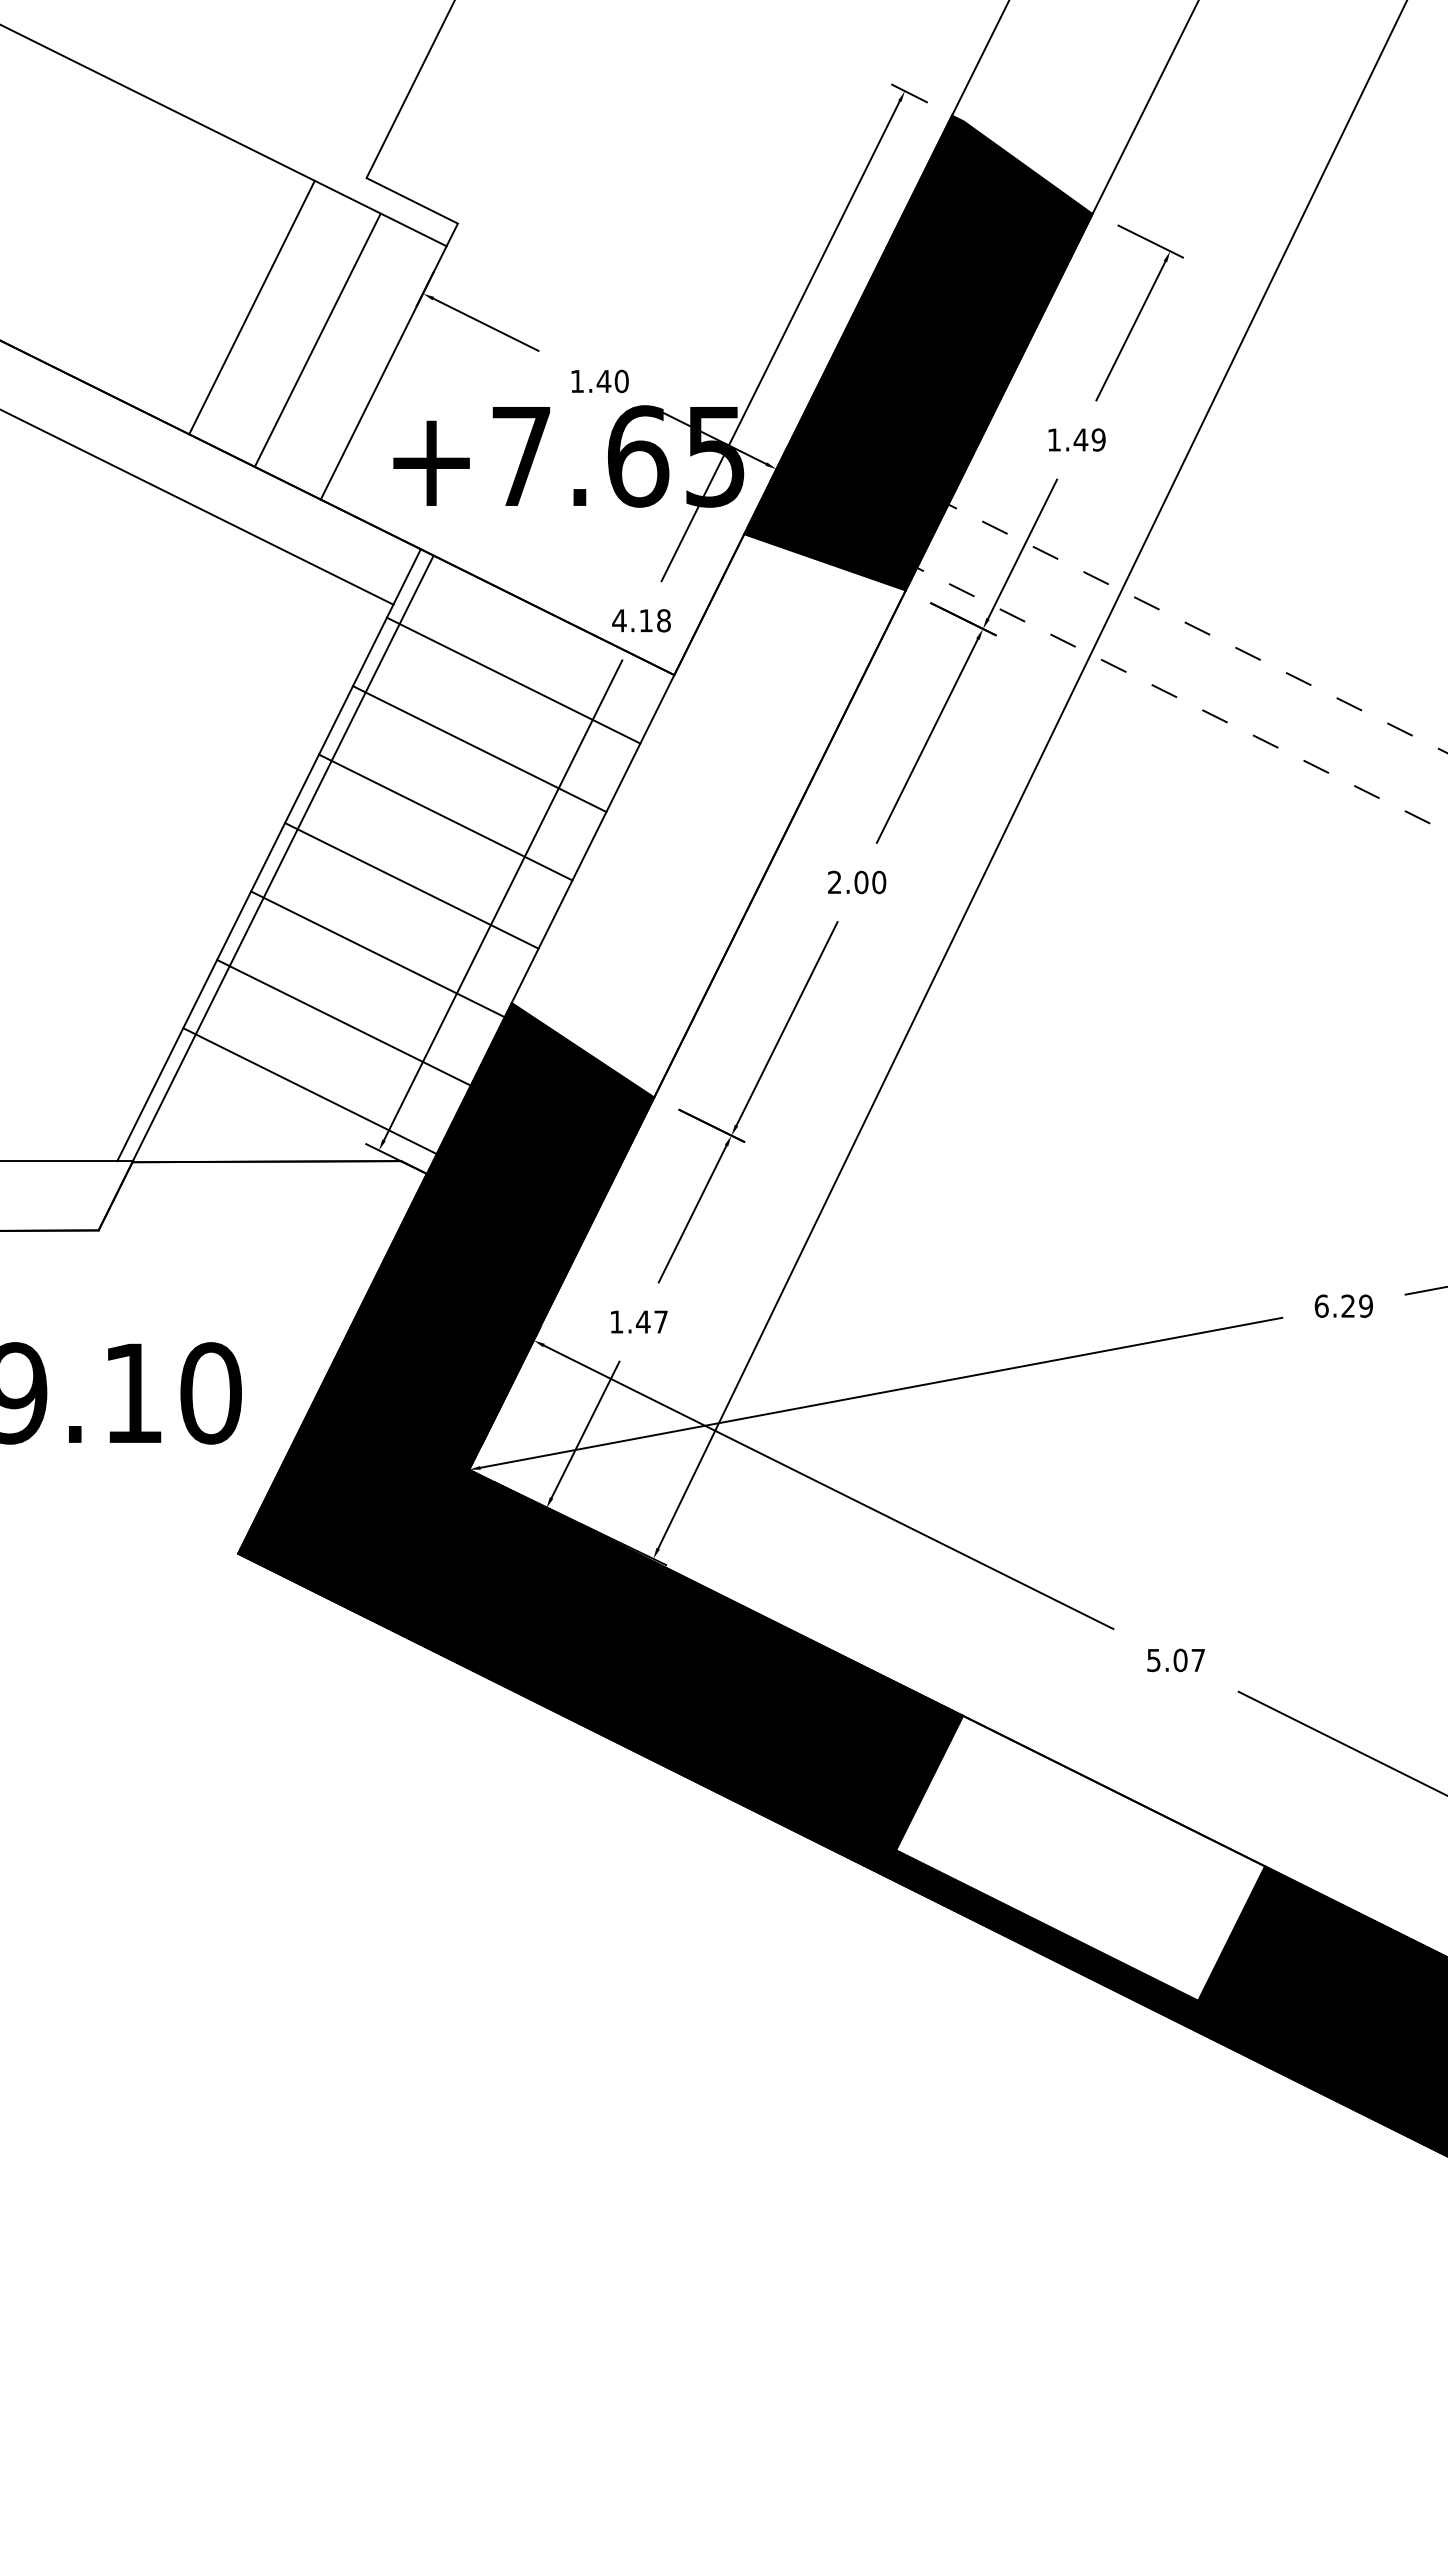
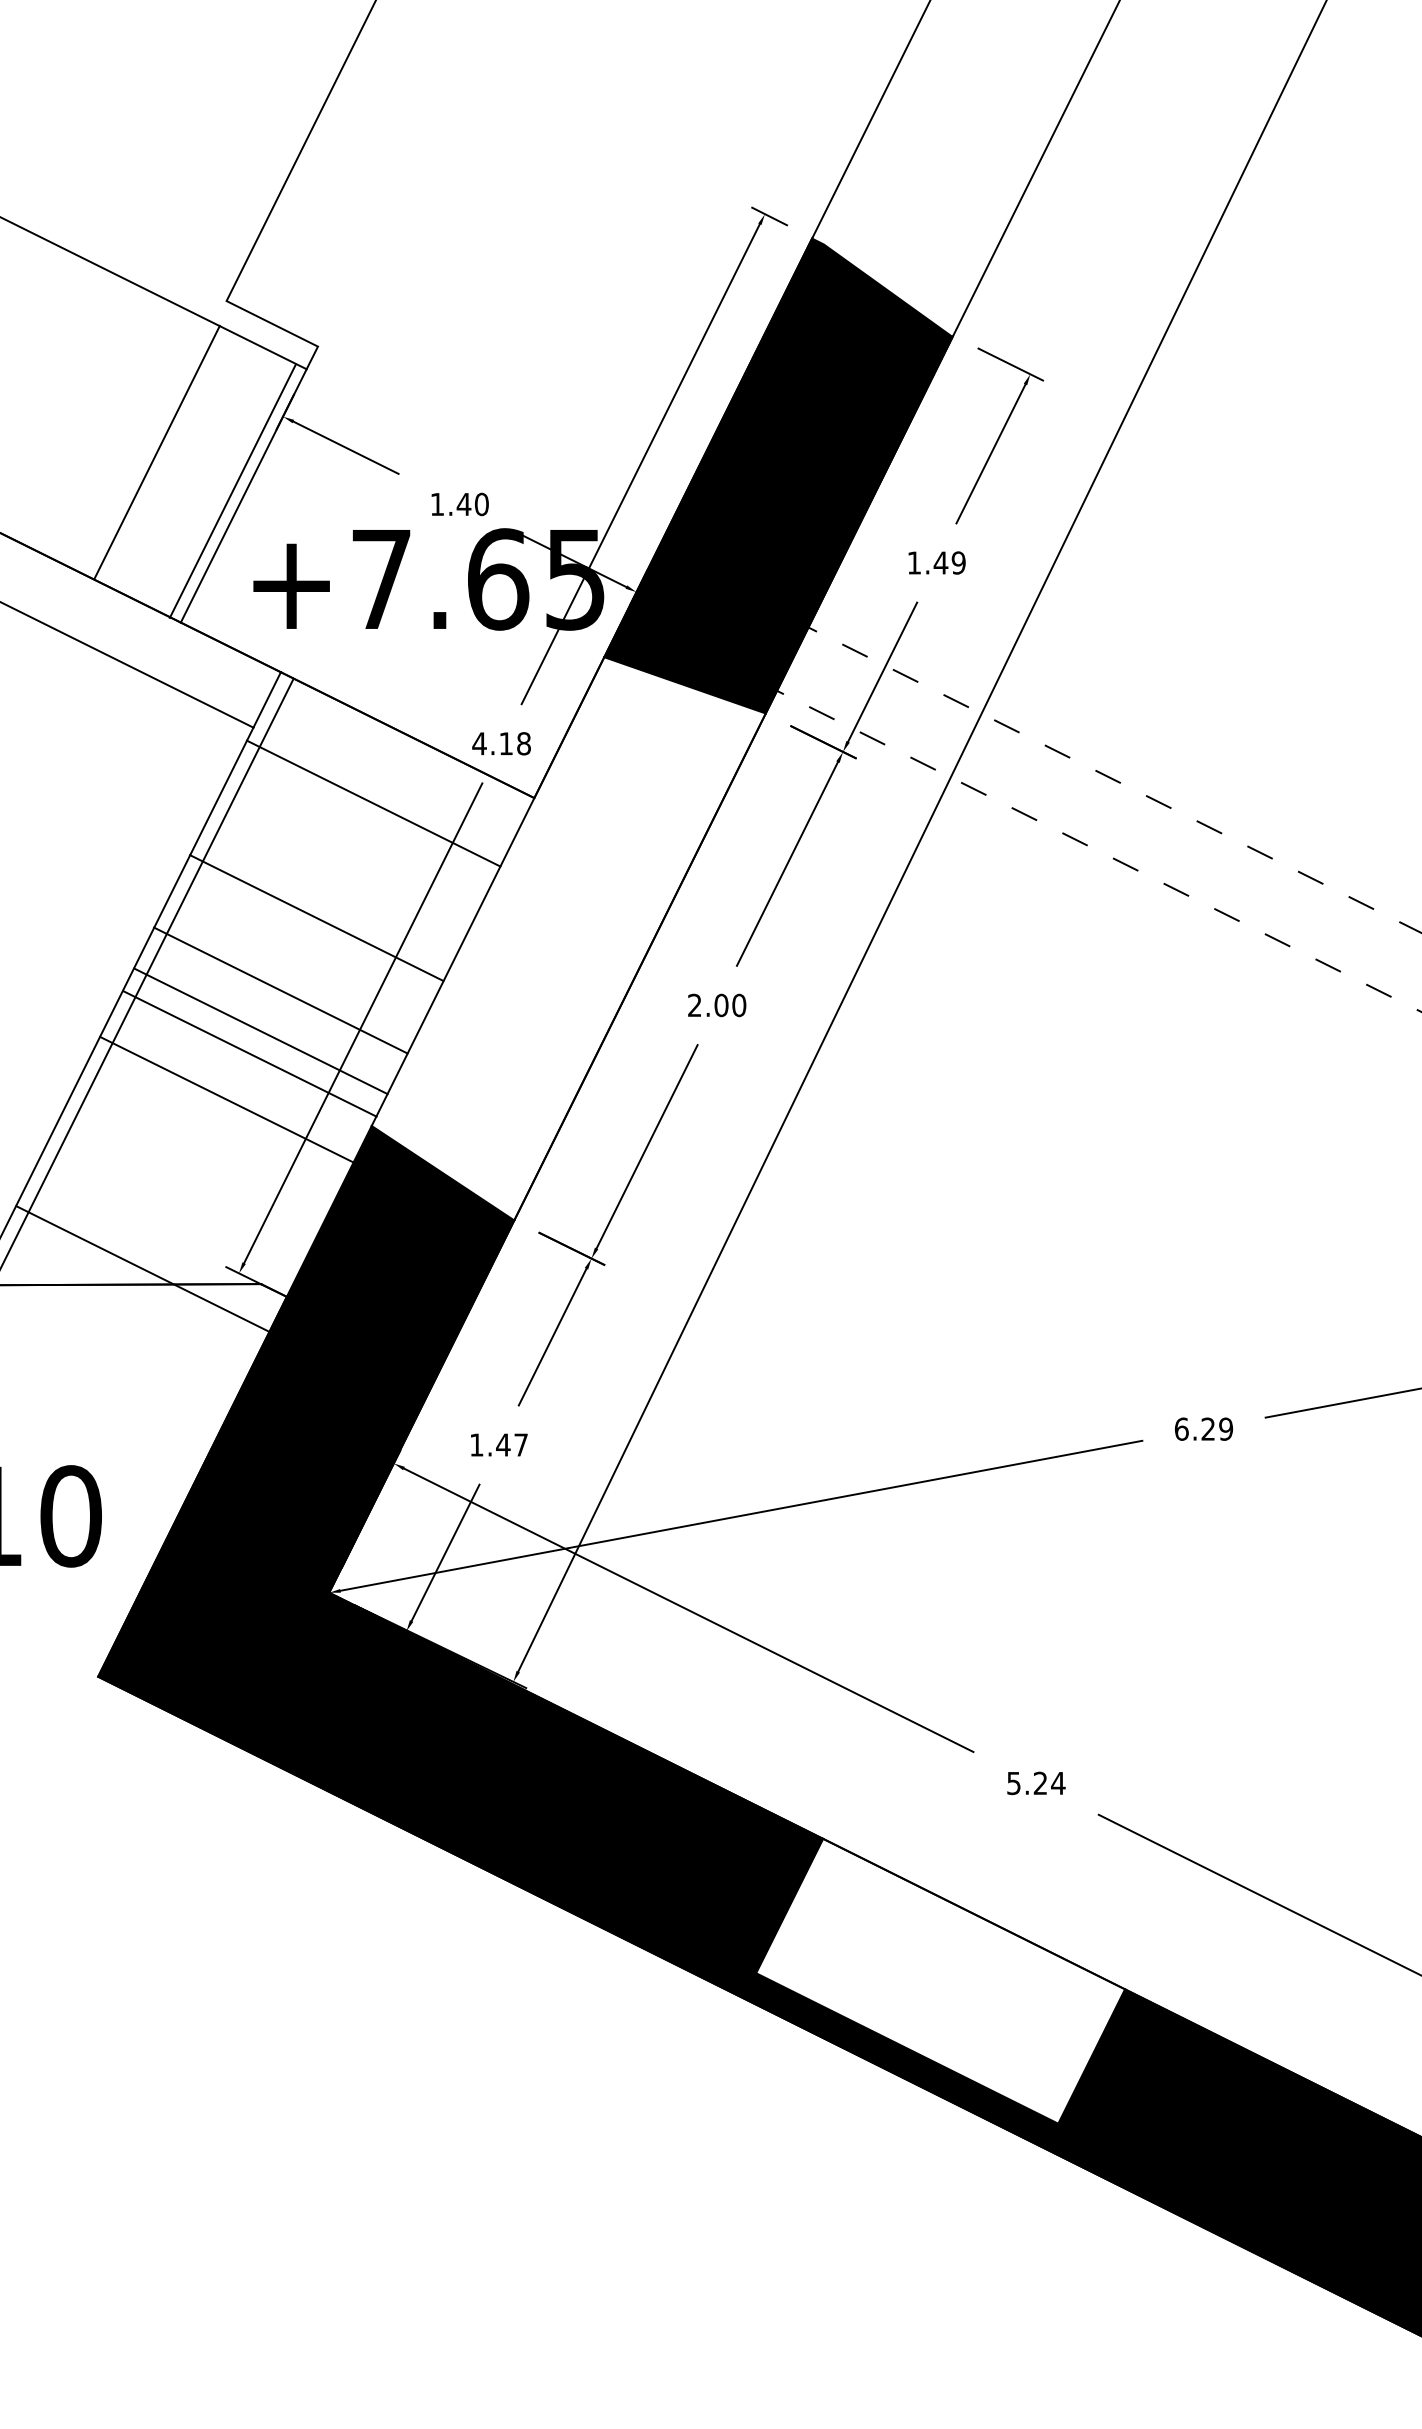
line: (251, 307) -> (156, 452), moved
line: (317, 339) -> (232, 490), moved
line: (479, 749) -> (316, 918), moved
line: (445, 817) -> (280, 990), moved
line: (411, 885) -> (249, 1053), moved
line: (377, 954) -> (260, 1031), moved
line: (343, 1022) -> (226, 1099), moved
line: (309, 1091) -> (142, 1269), moved
text: (1189, 1660) -> (1049, 1783), 5.07 -> 5.24

